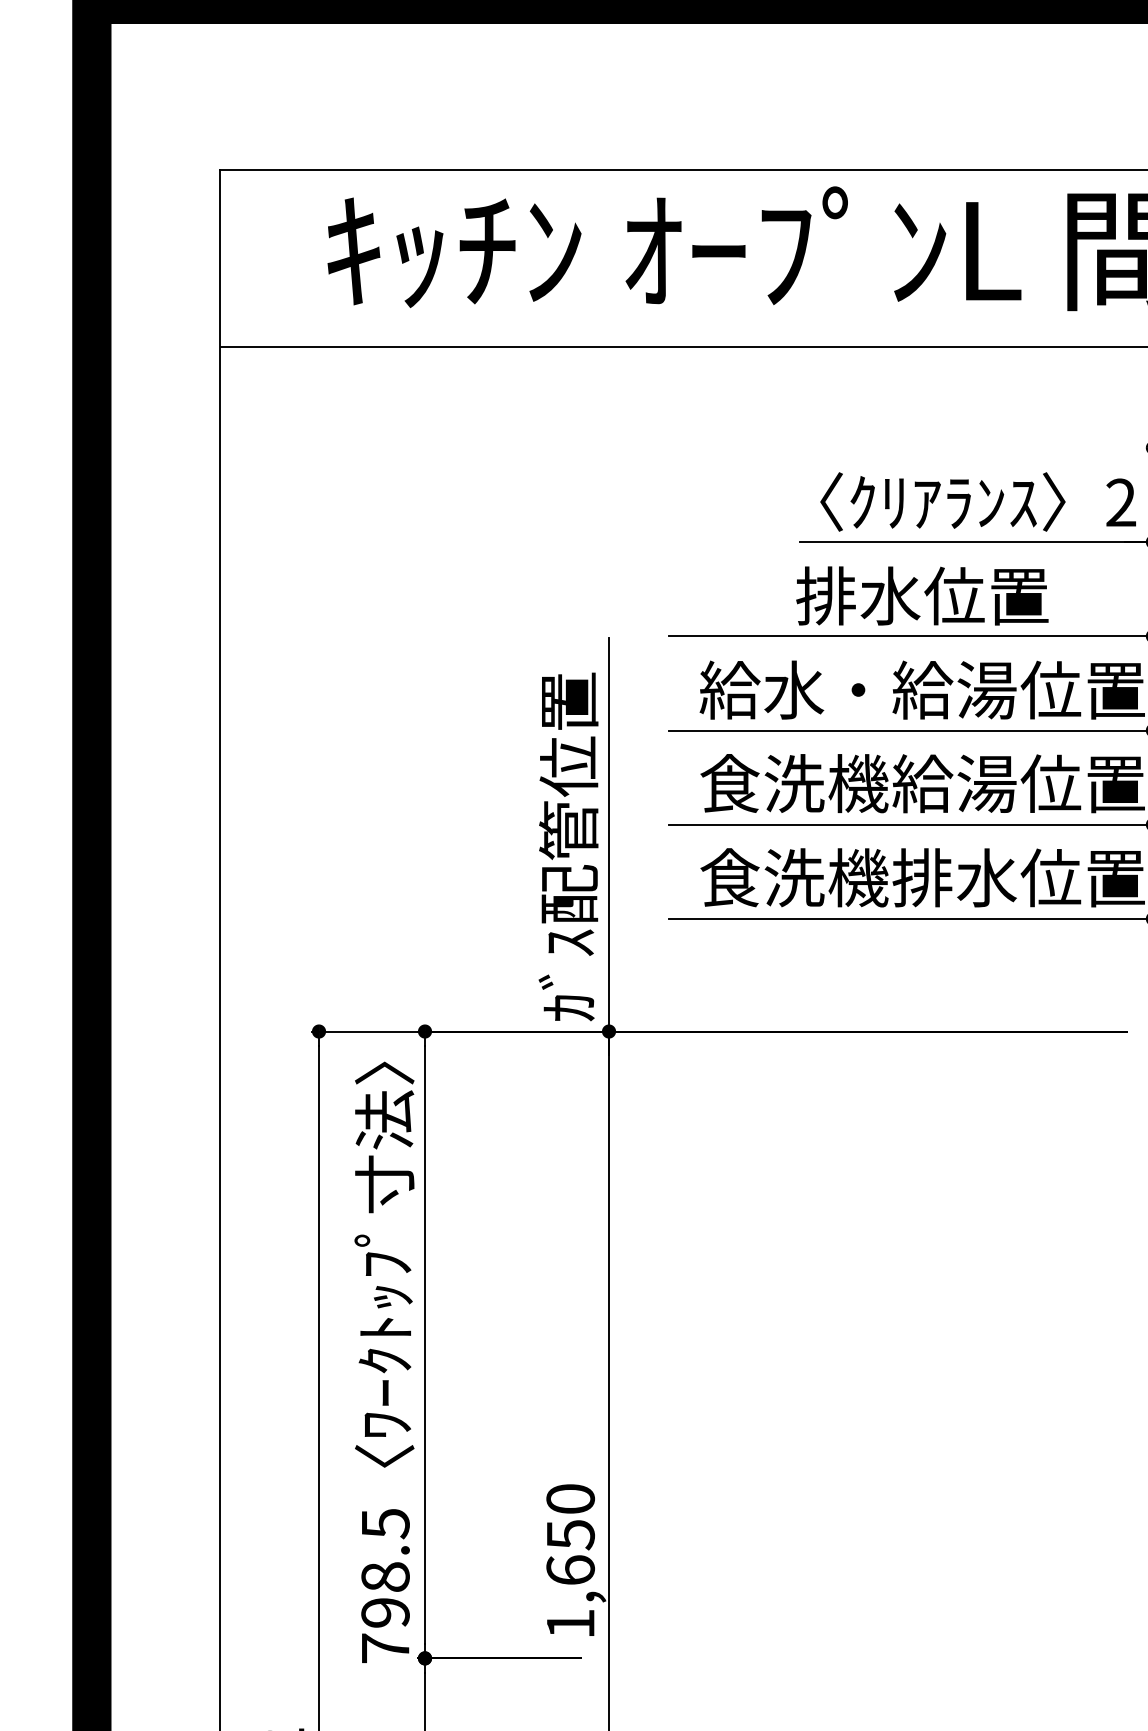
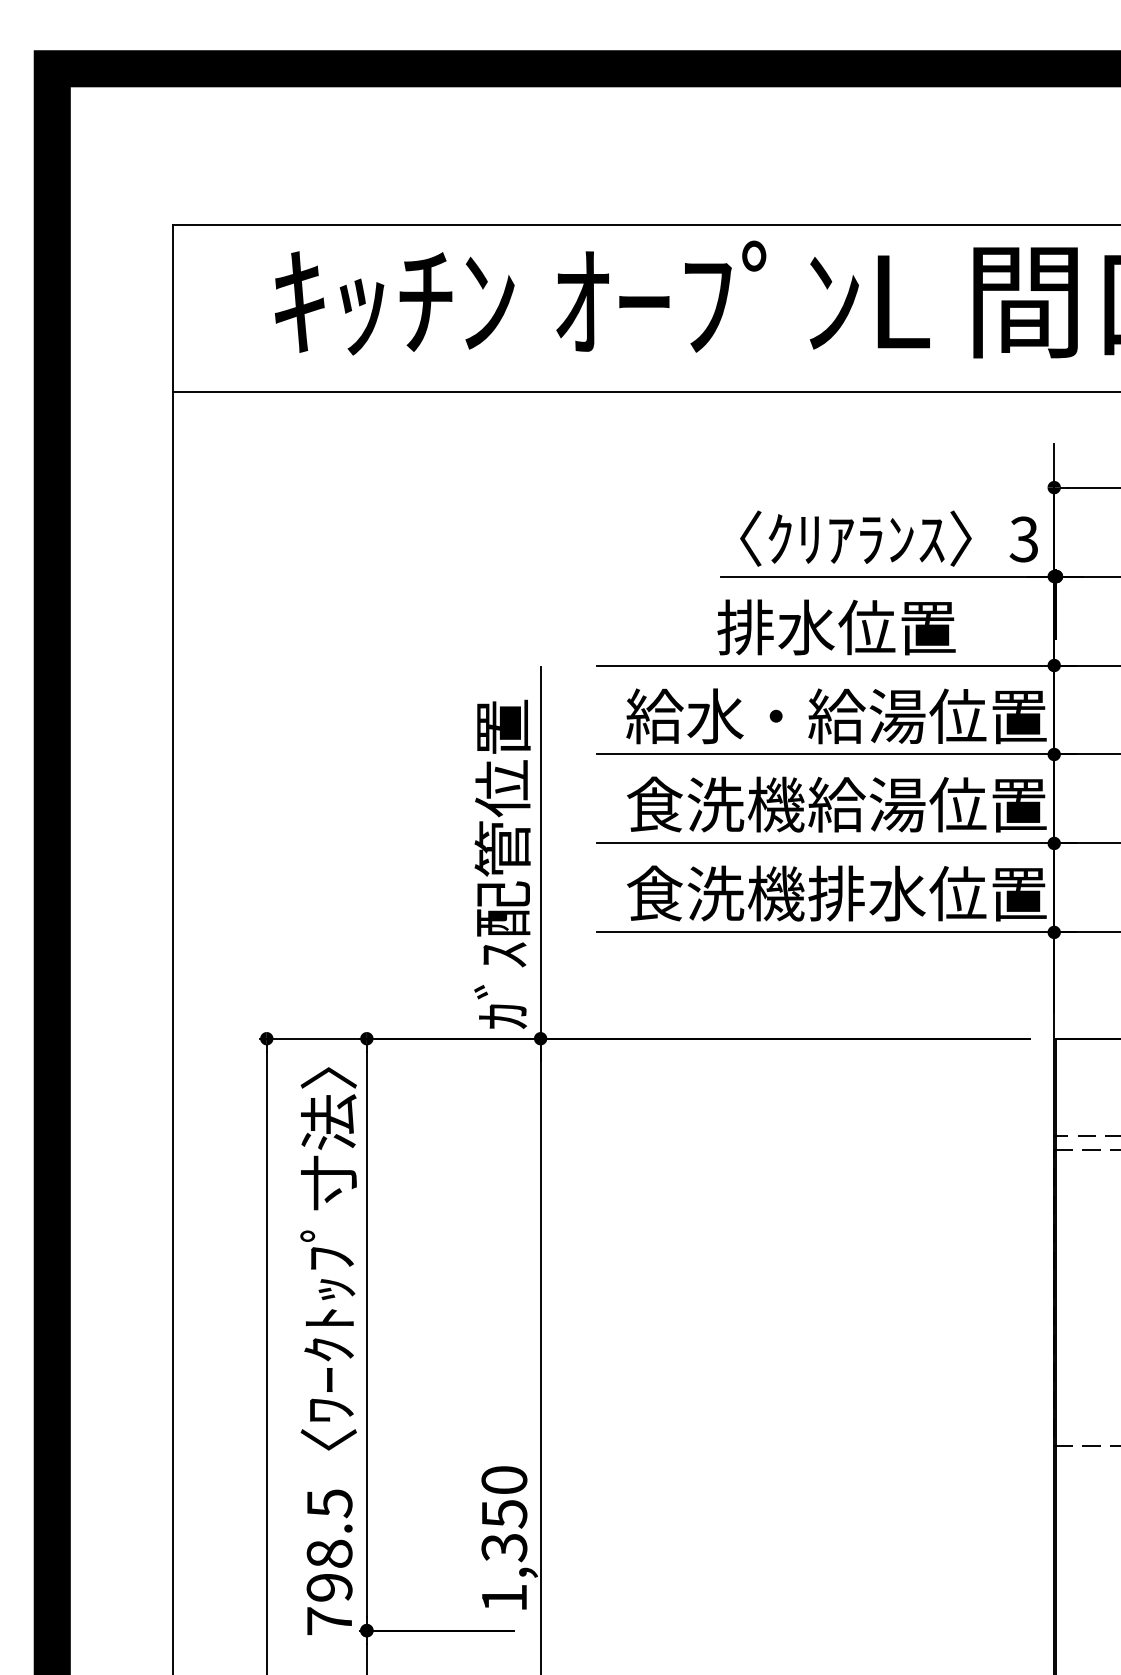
text: (1120, 502) -> (1023, 539), 2 -> 3
text: (570, 1570) -> (504, 1547), 1,650 -> 1,350

